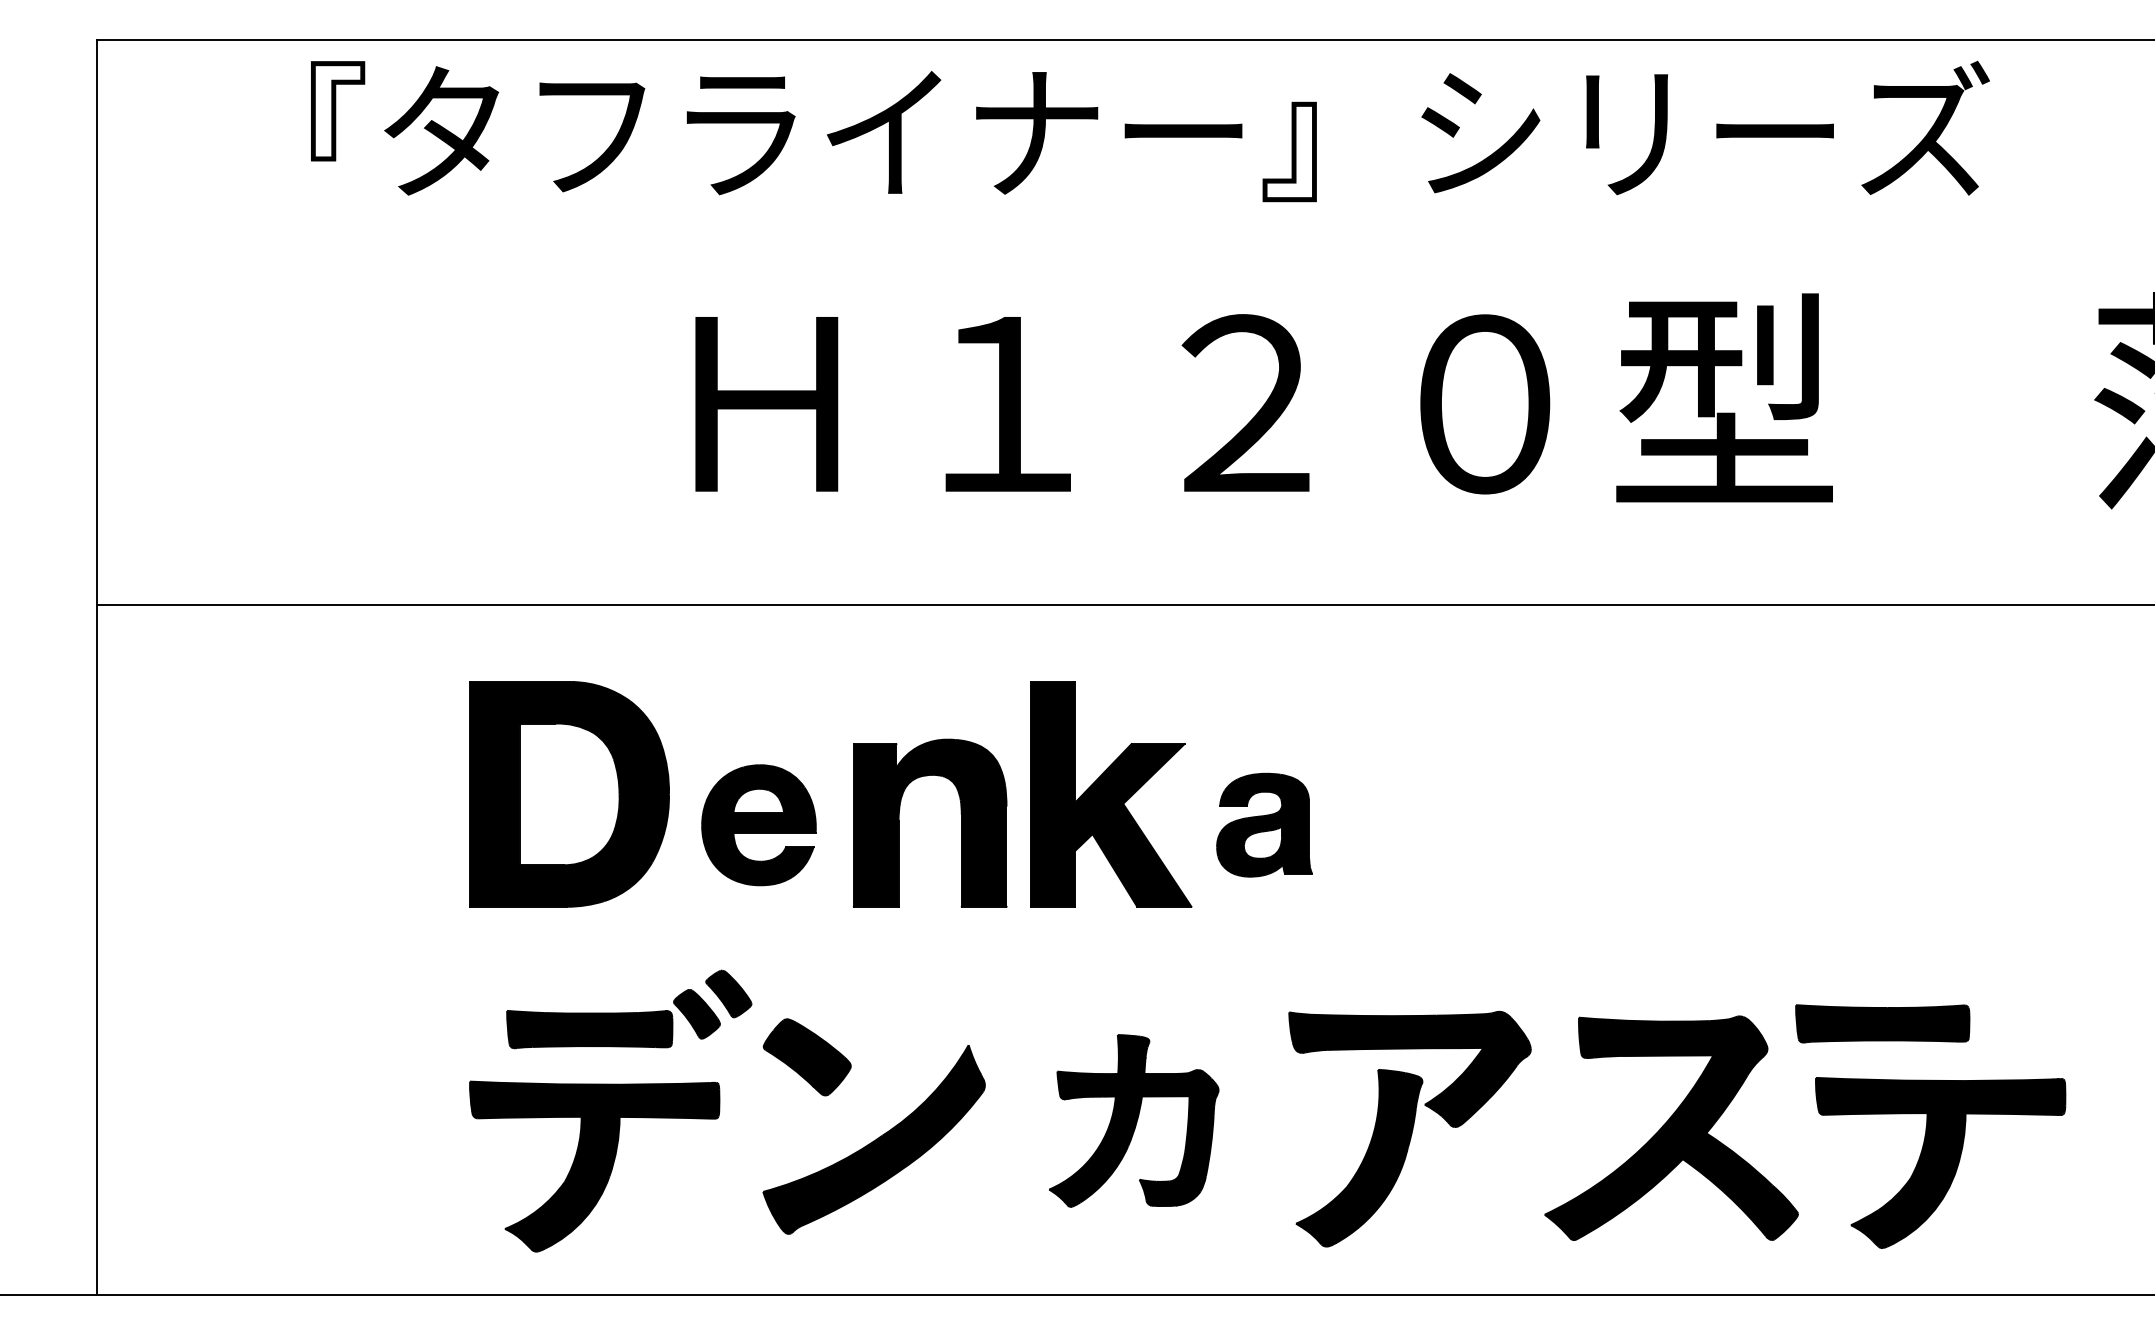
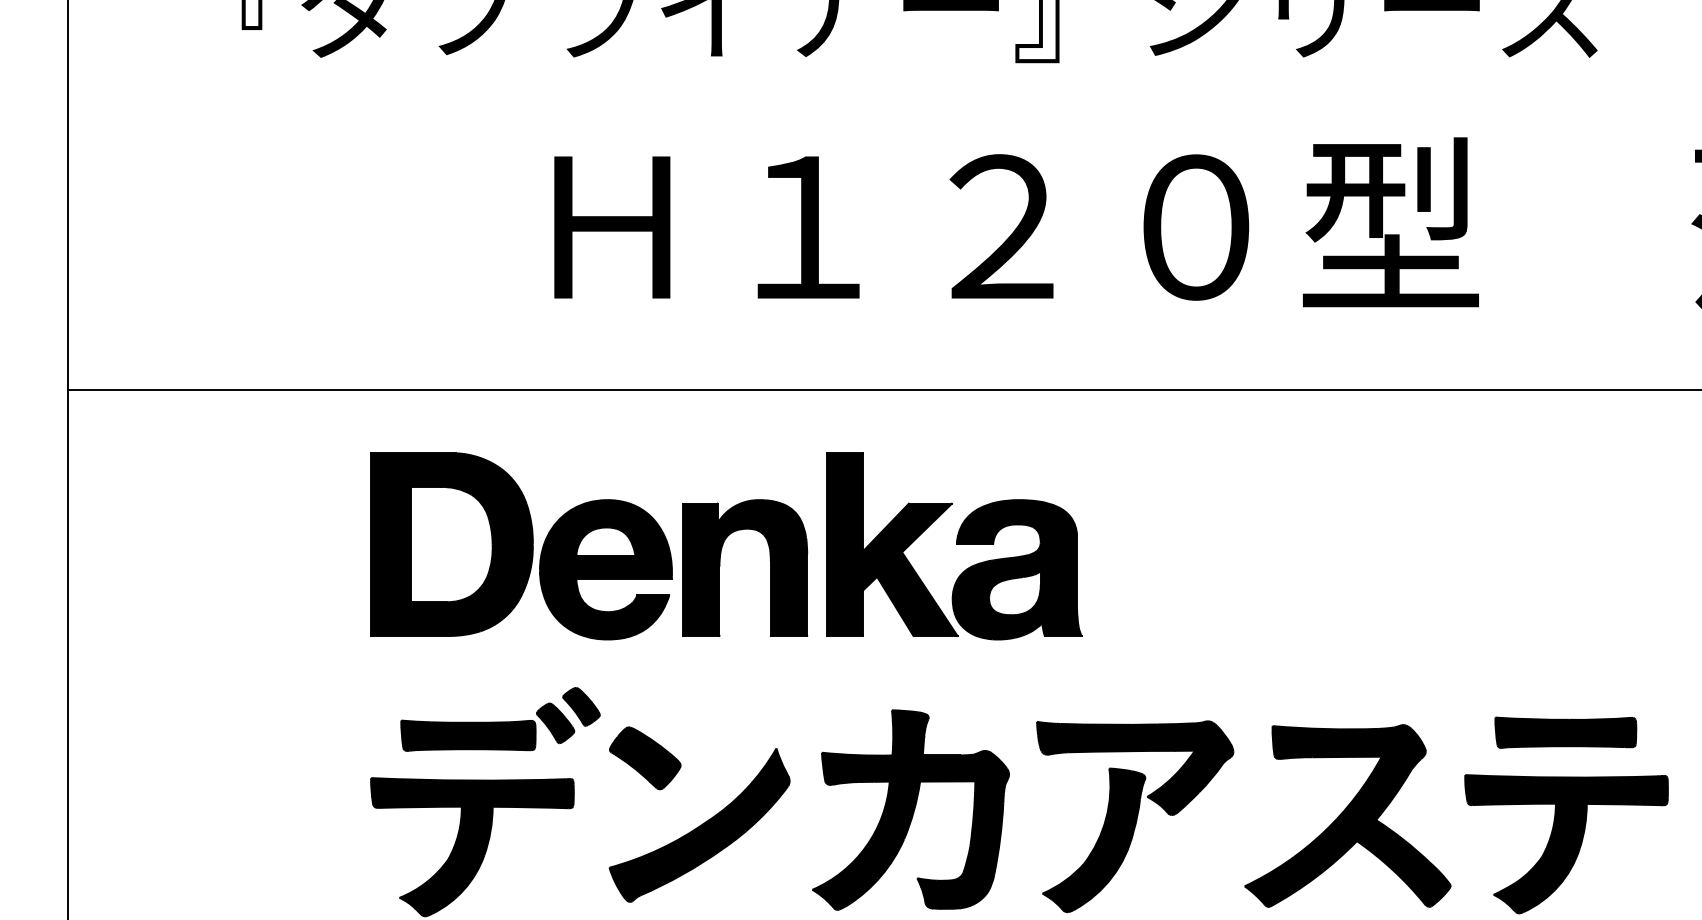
part: (758, 824) -> (605, 569), size x1.43
part: (1264, 824) -> (1016, 569), size x1.67
part: (1882, 1023) -> (1565, 732), moved
part: (1133, 1120) -> (910, 809), size x1.43

